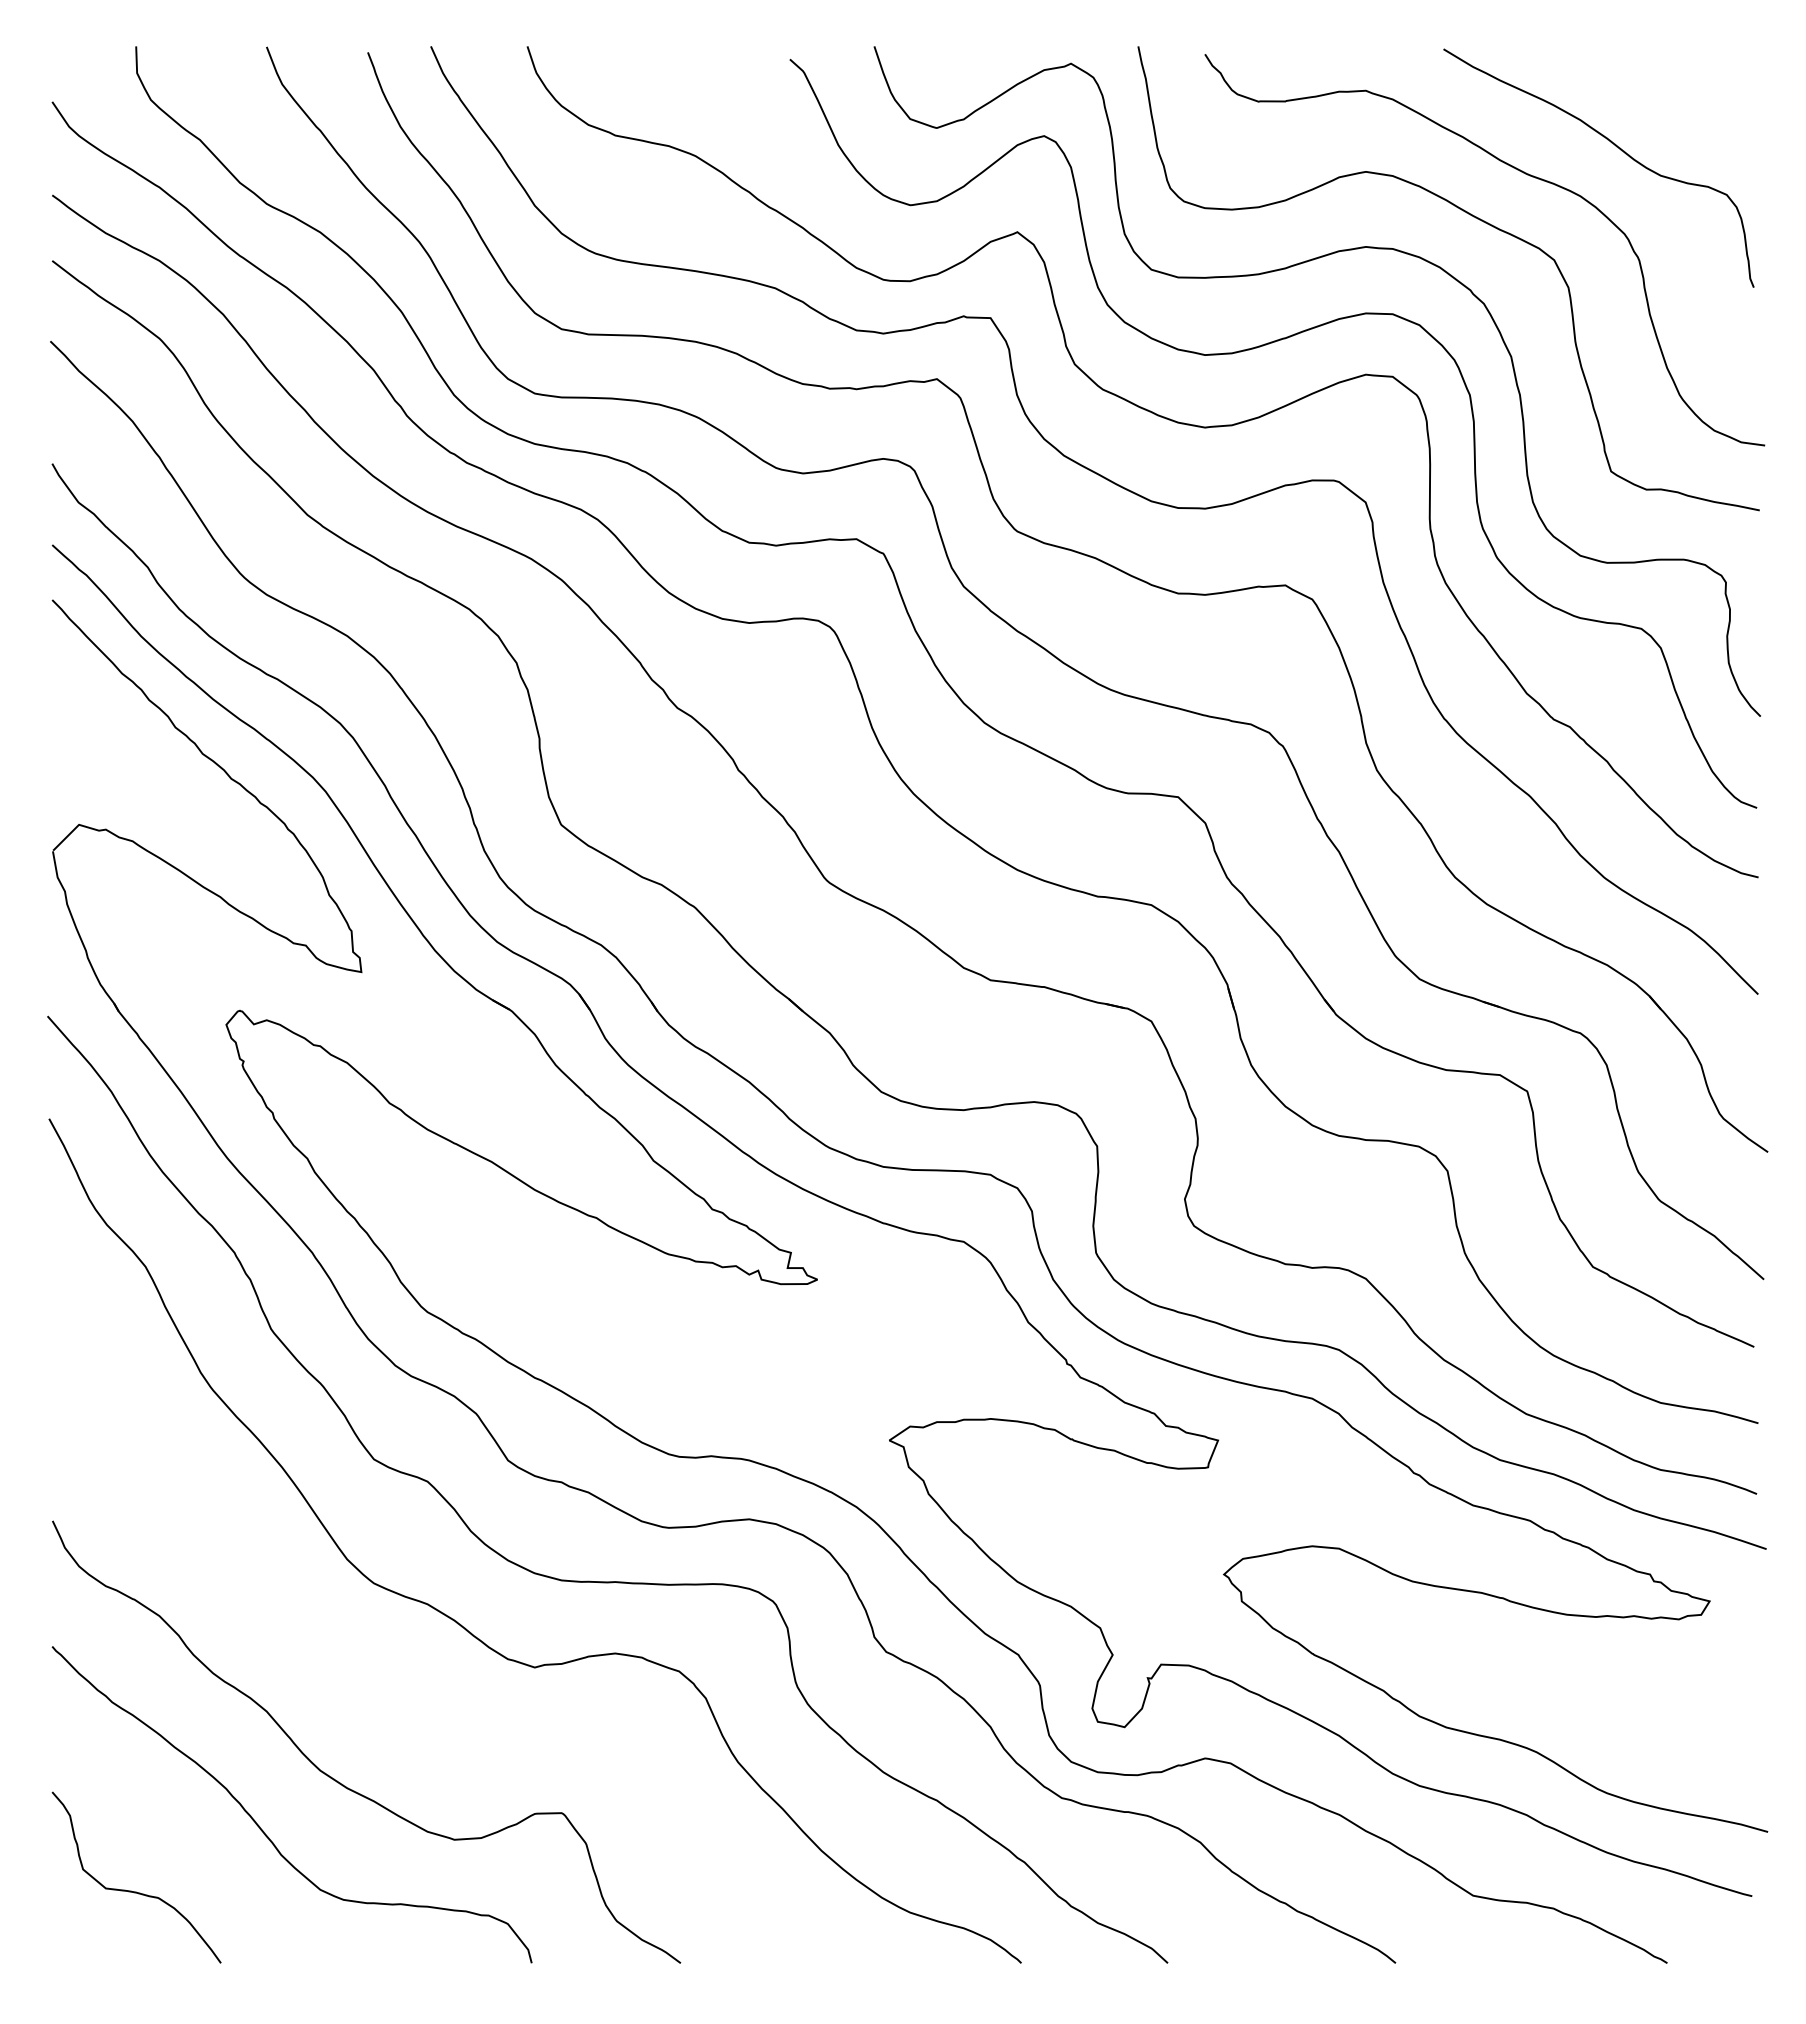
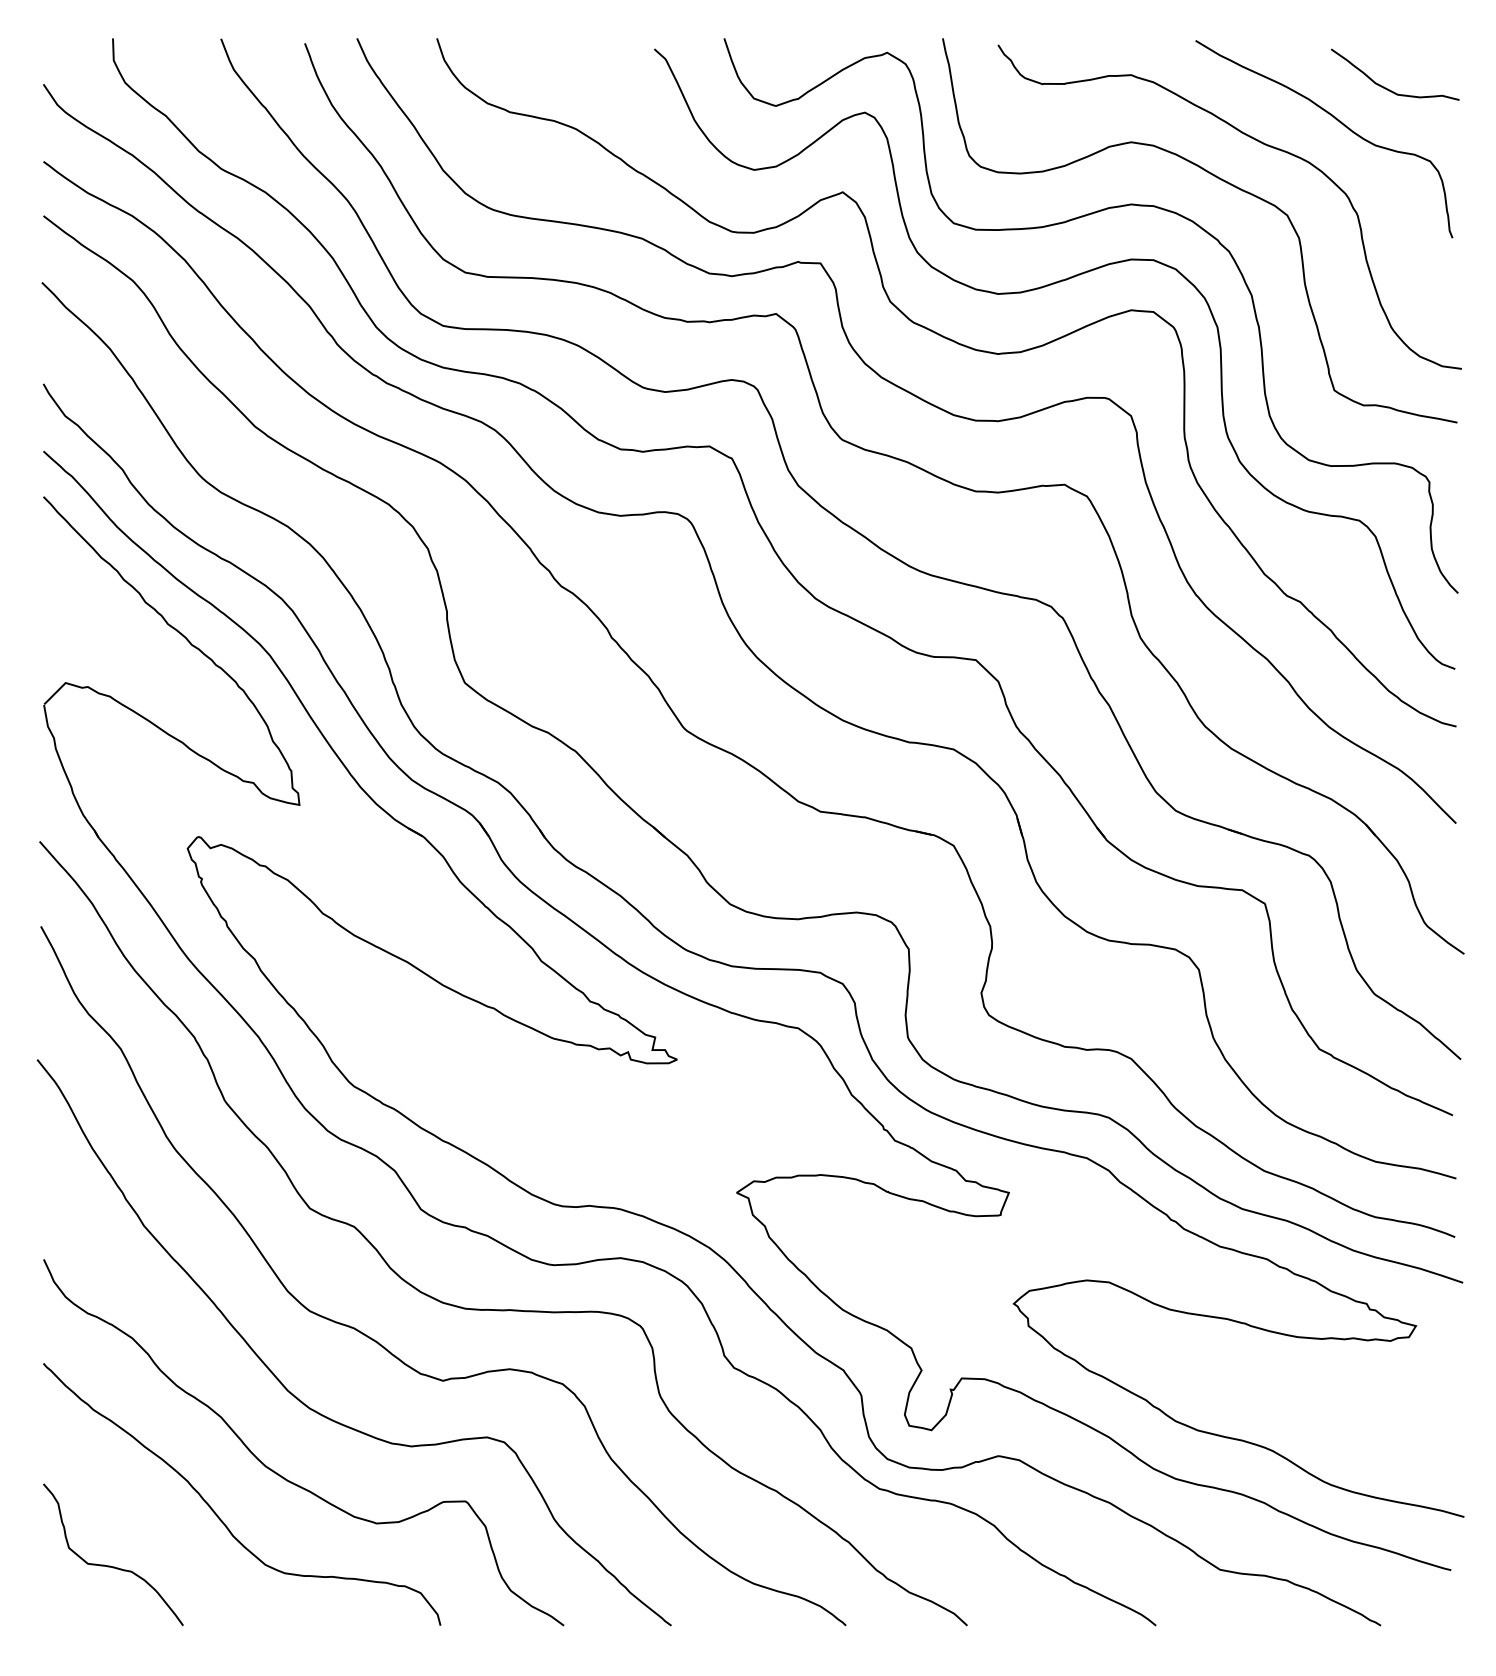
curve: (1676, 107) -> (1388, 88), added
curve: (379, 1702) -> (314, 1409), added

